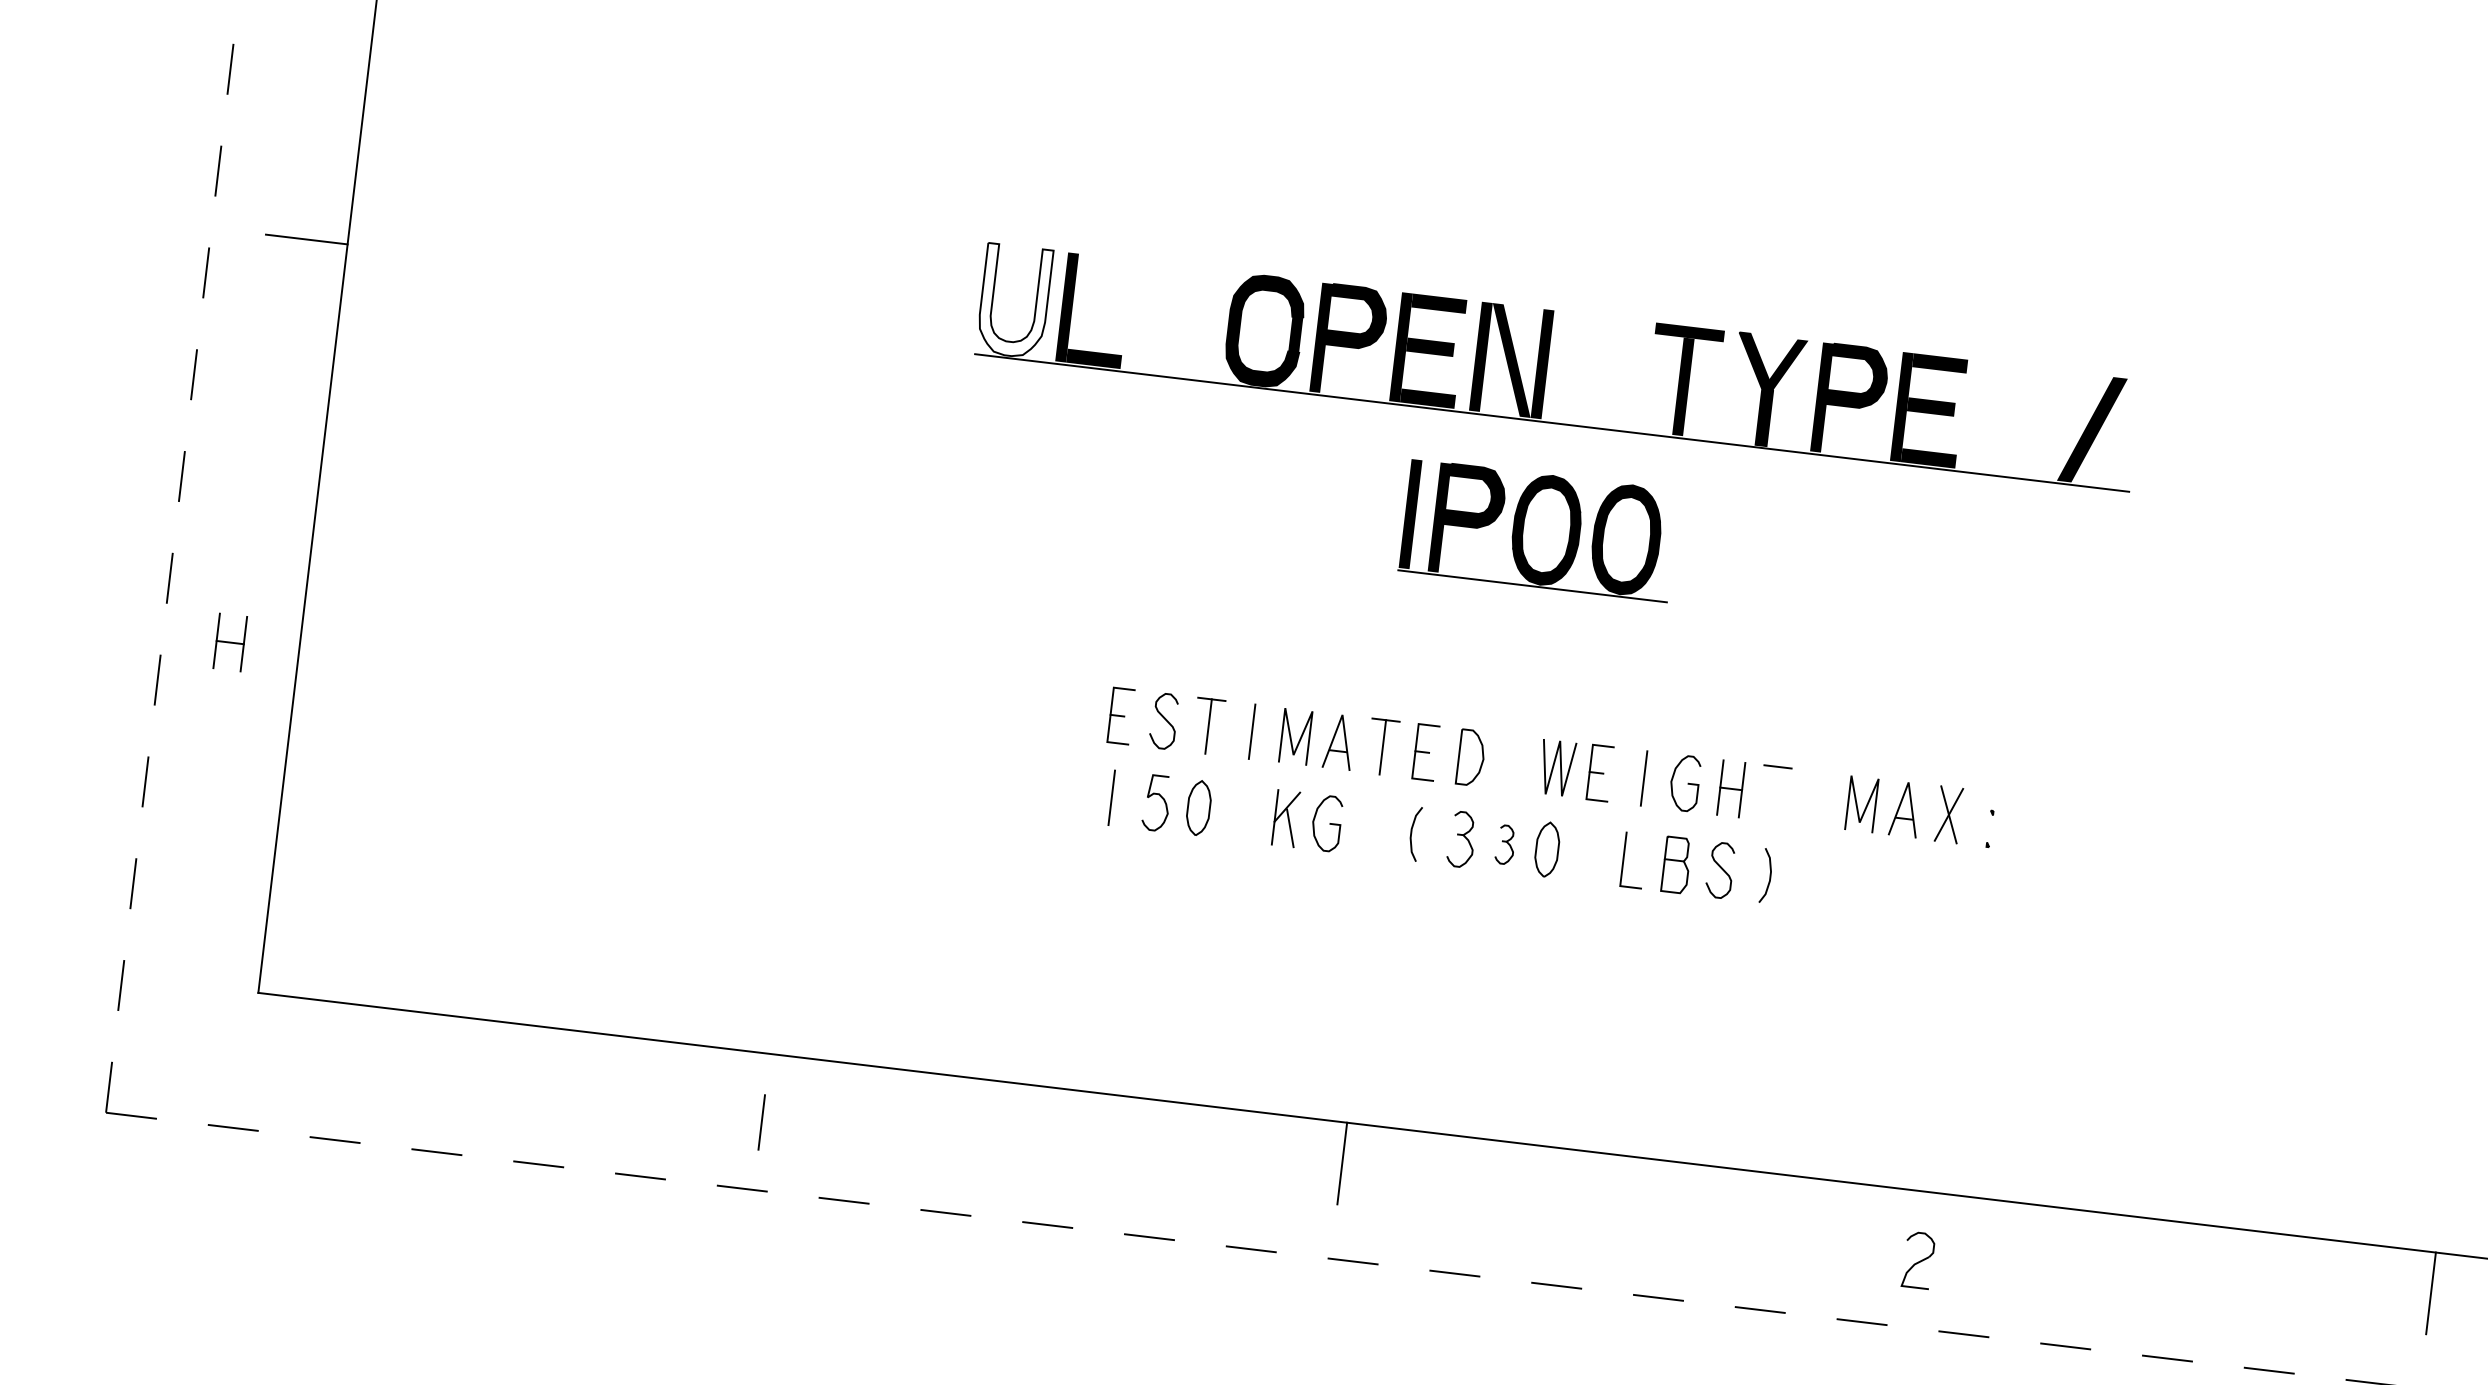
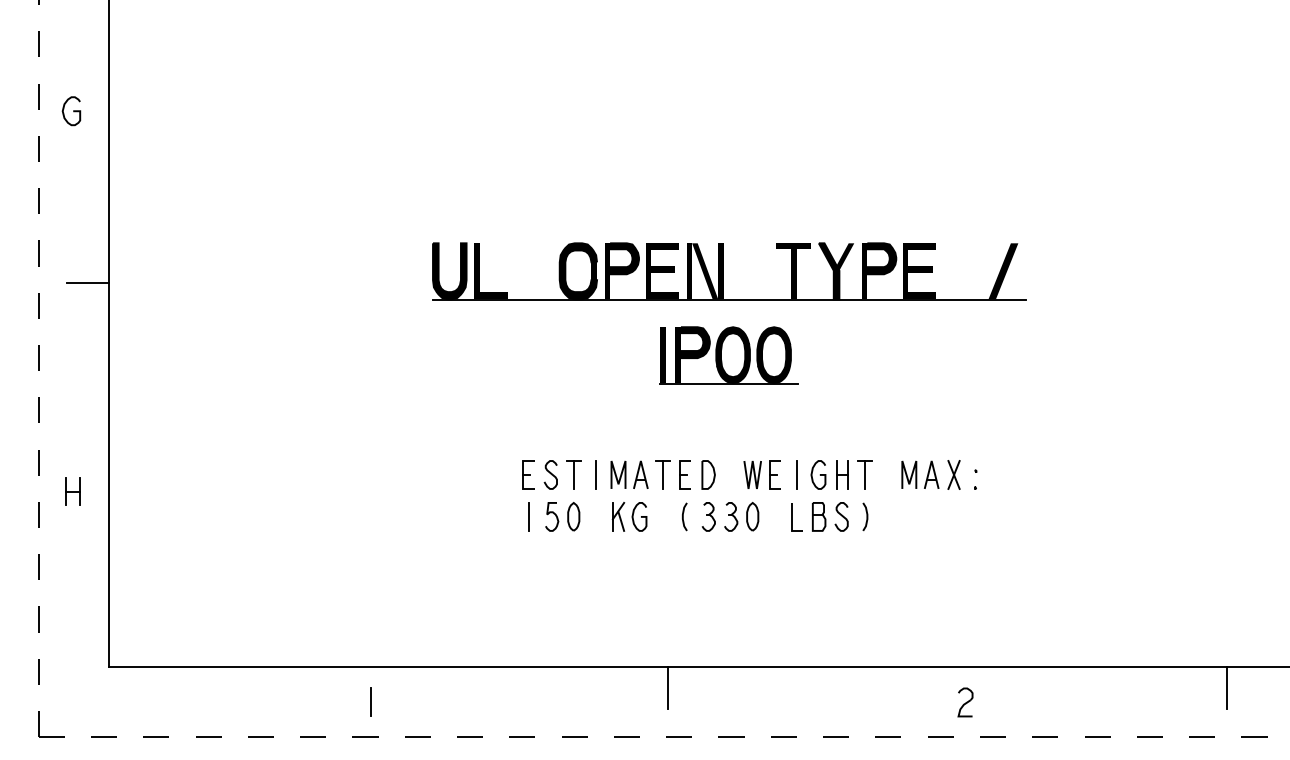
fill: (1013, 301) -> (449, 271), added
line: (1774, 793) -> (864, 474), added
part: (1506, 844) -> (731, 516), size x1.43

